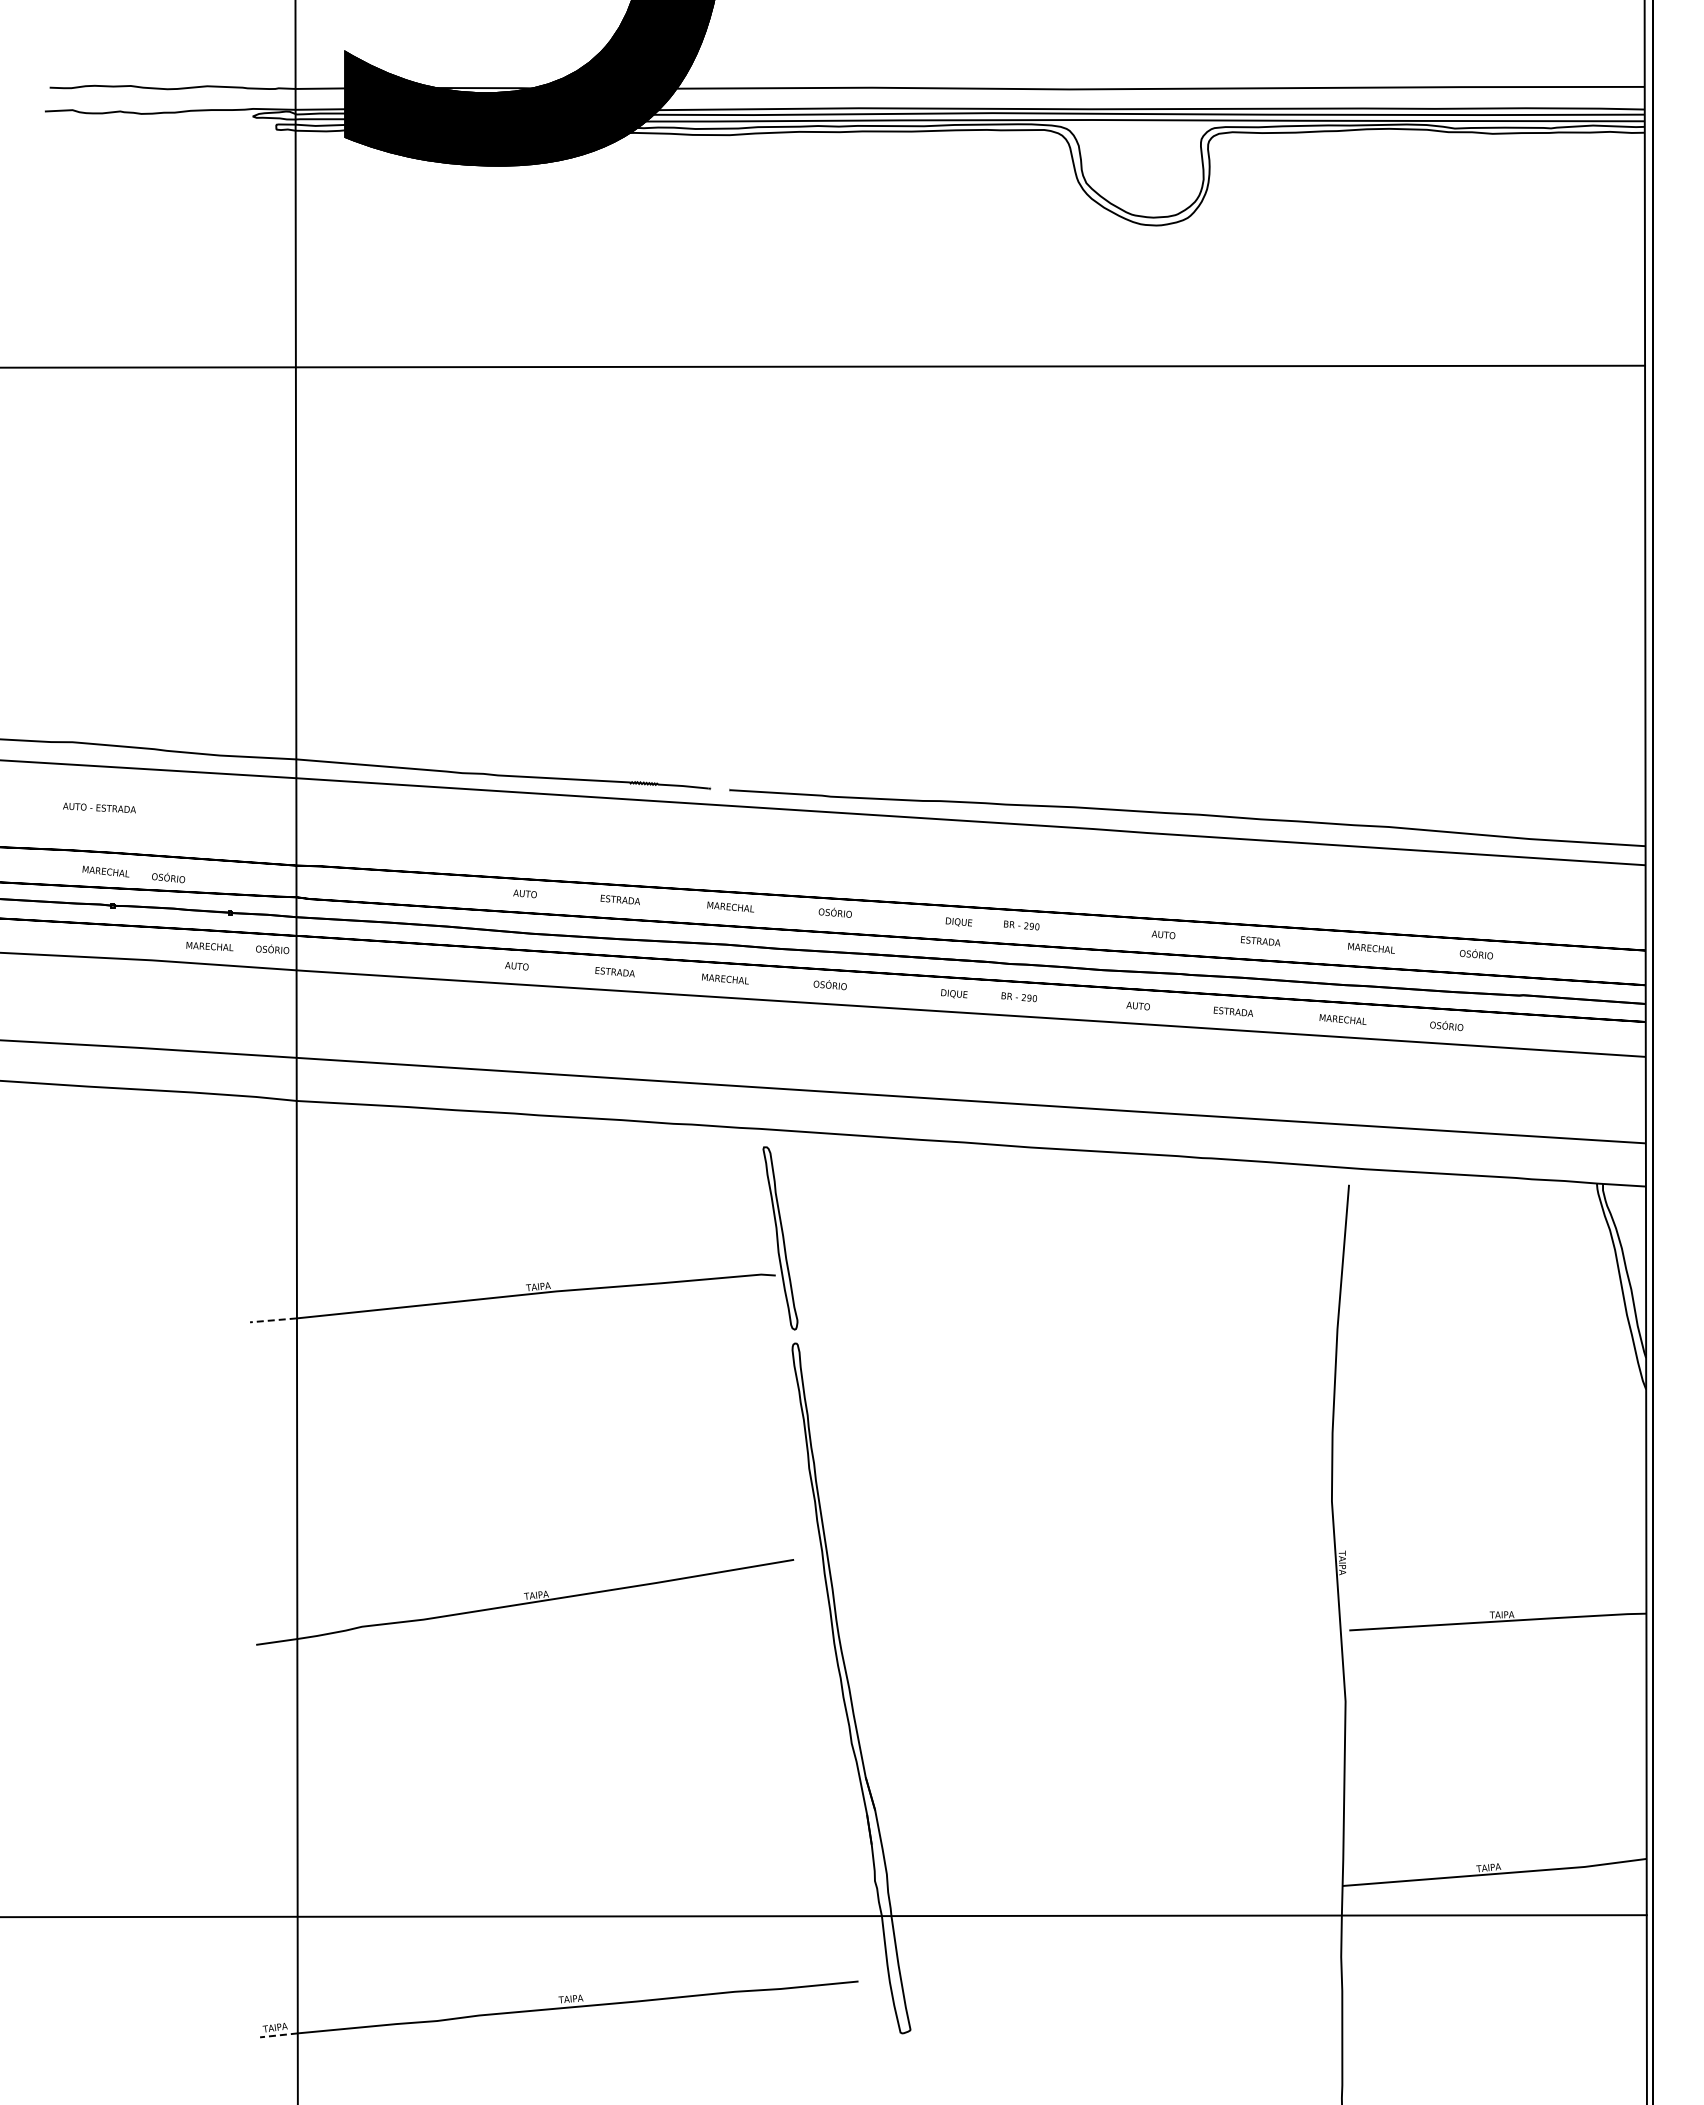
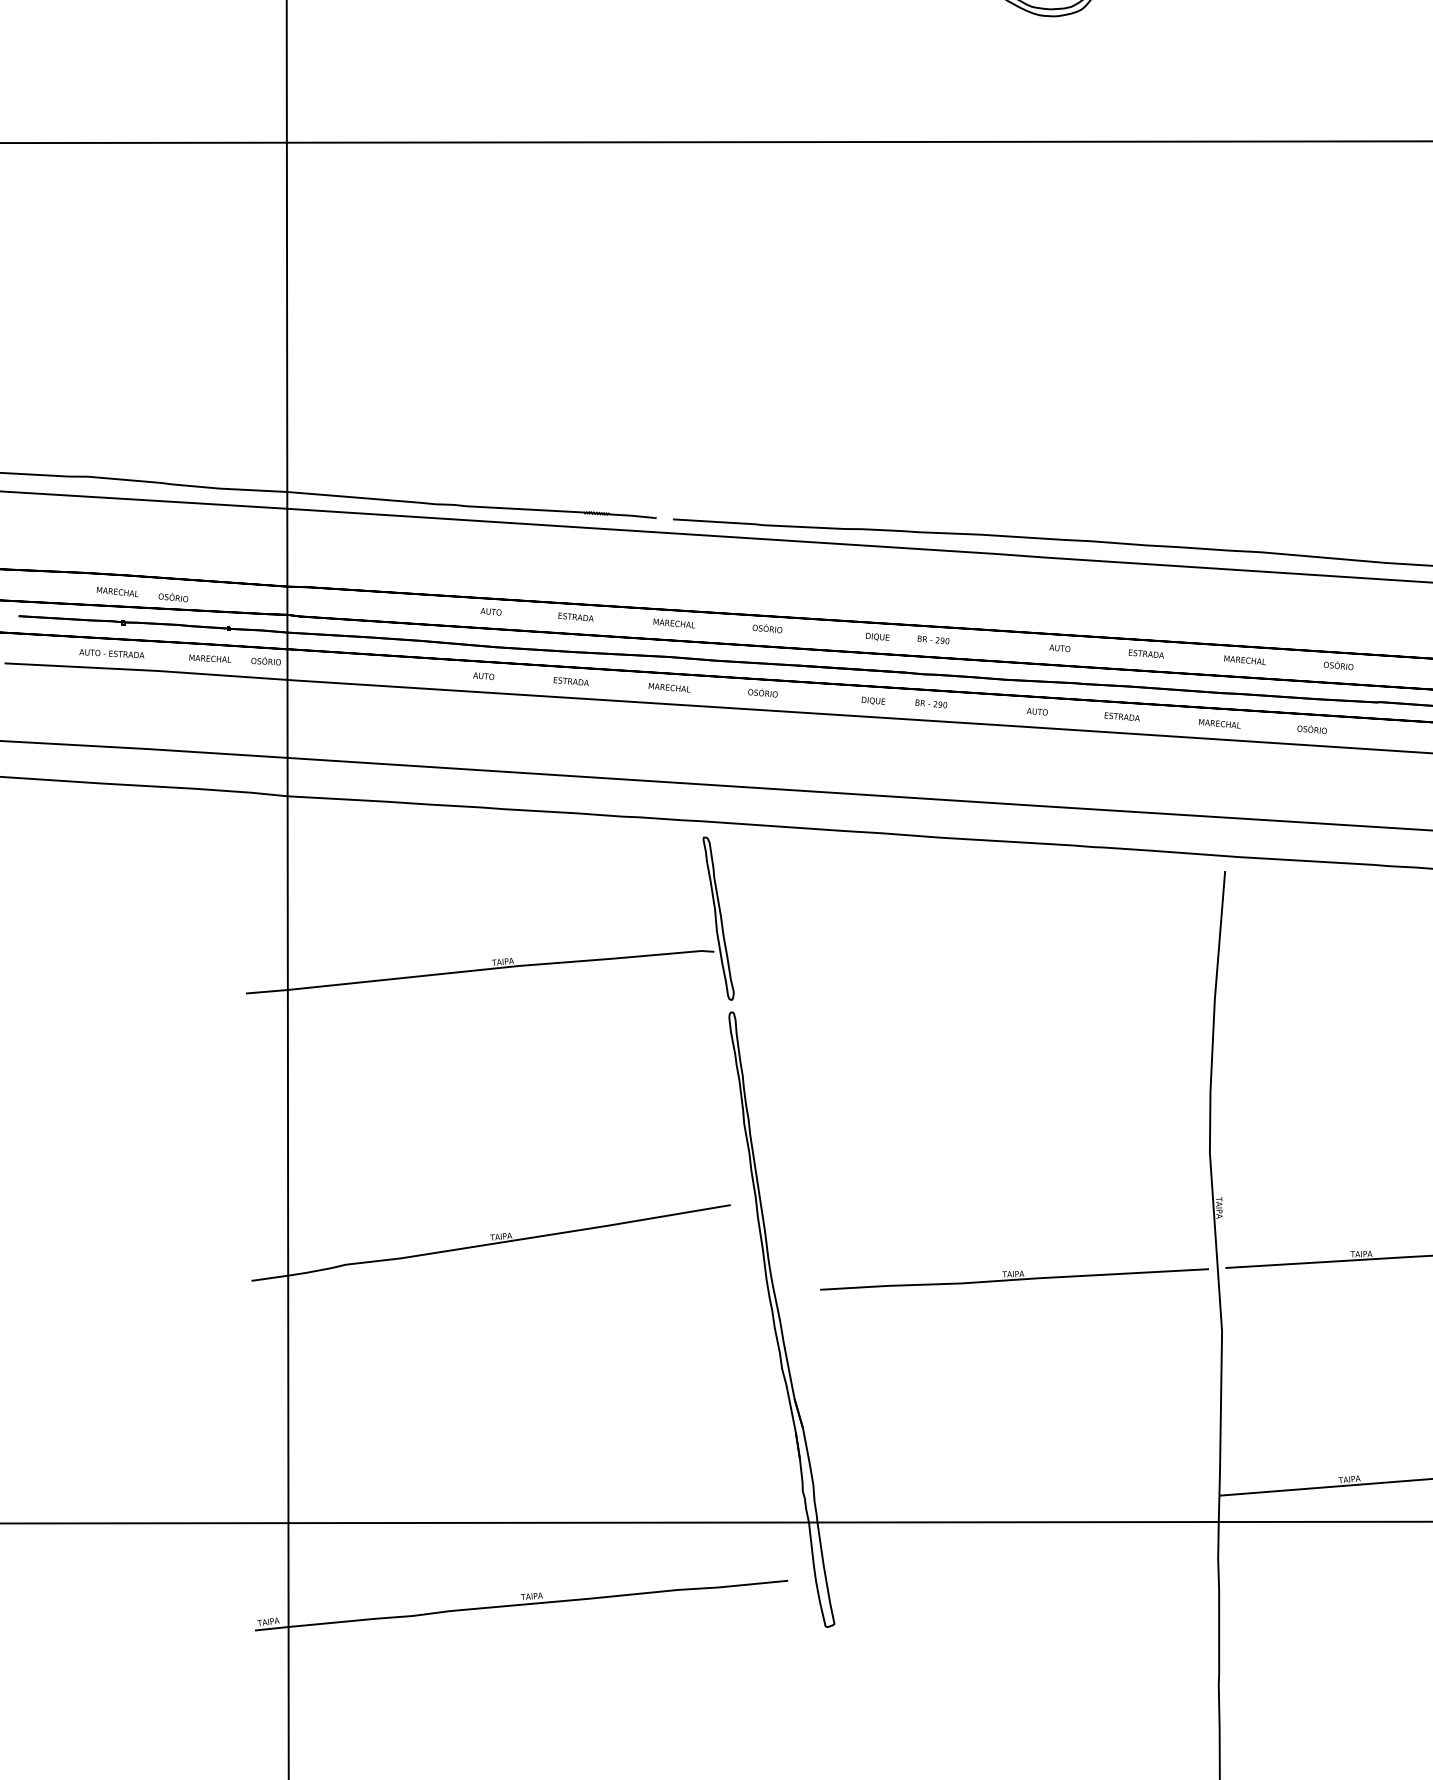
text: (99, 807) -> (111, 653), moved
line: (272, 1320) -> (266, 991), dashed -> solid
part: (1112, 1642) -> (1014, 1278), added
line: (278, 2035) -> (271, 1628), dashed -> solid

